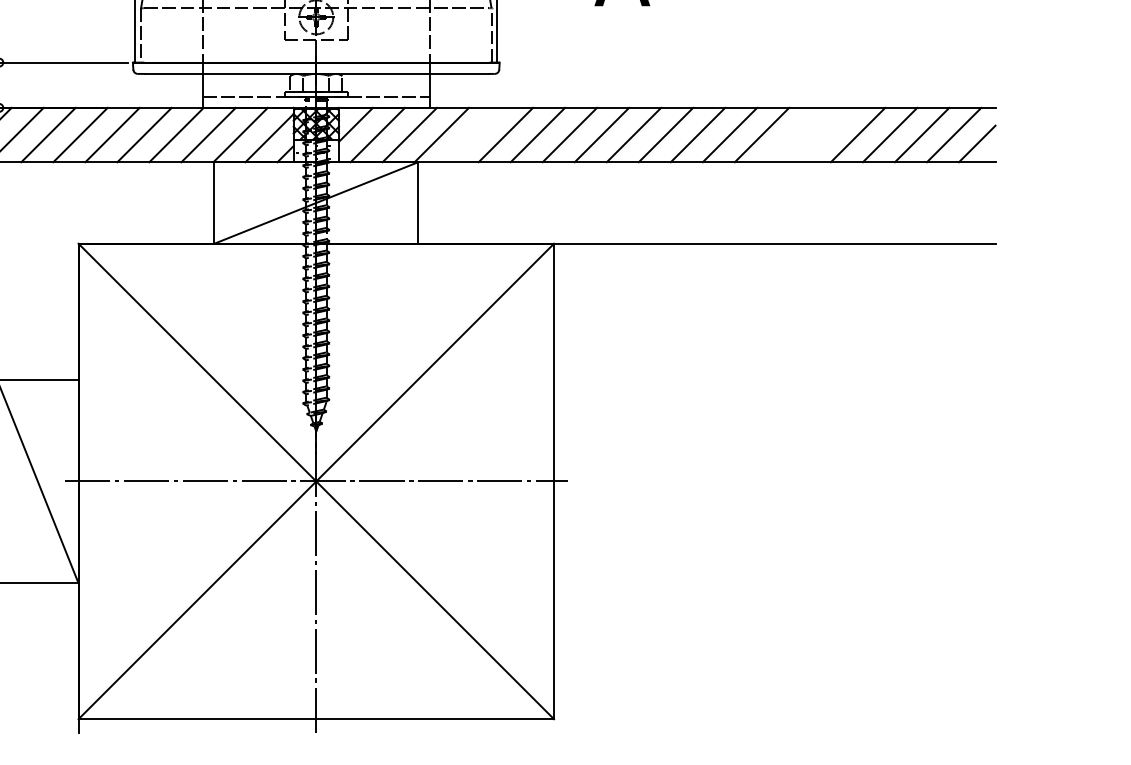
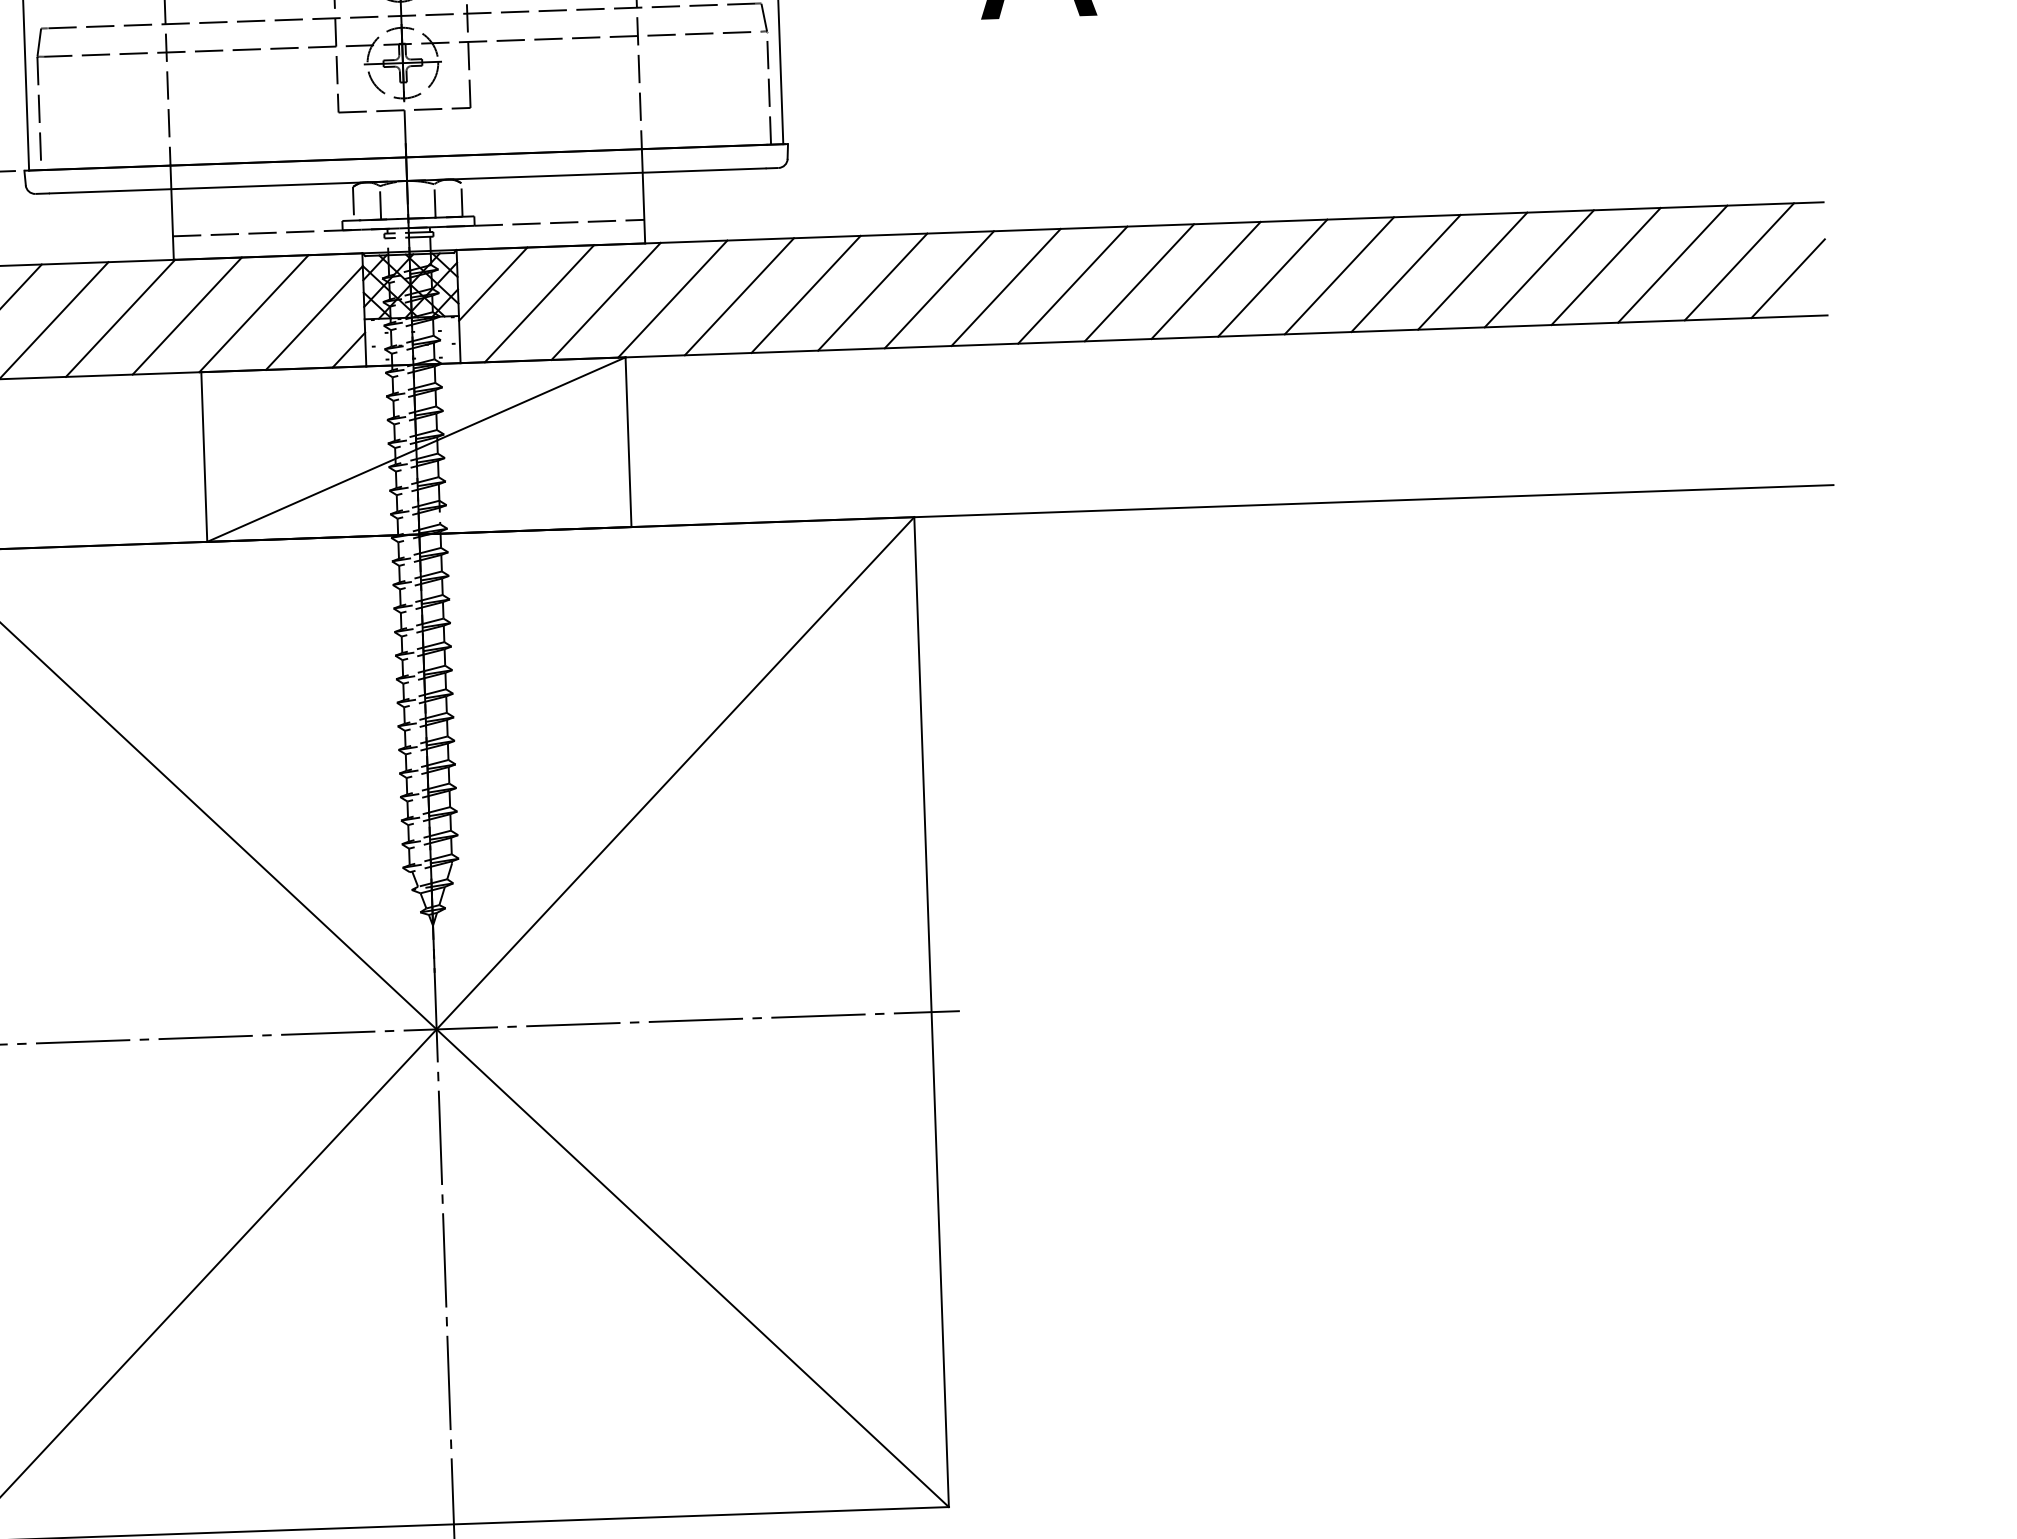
line: (473, 134) -> (738, 295), added
line: (793, 134) -> (1404, 272), added
line: (825, 134) -> (1471, 270), added

